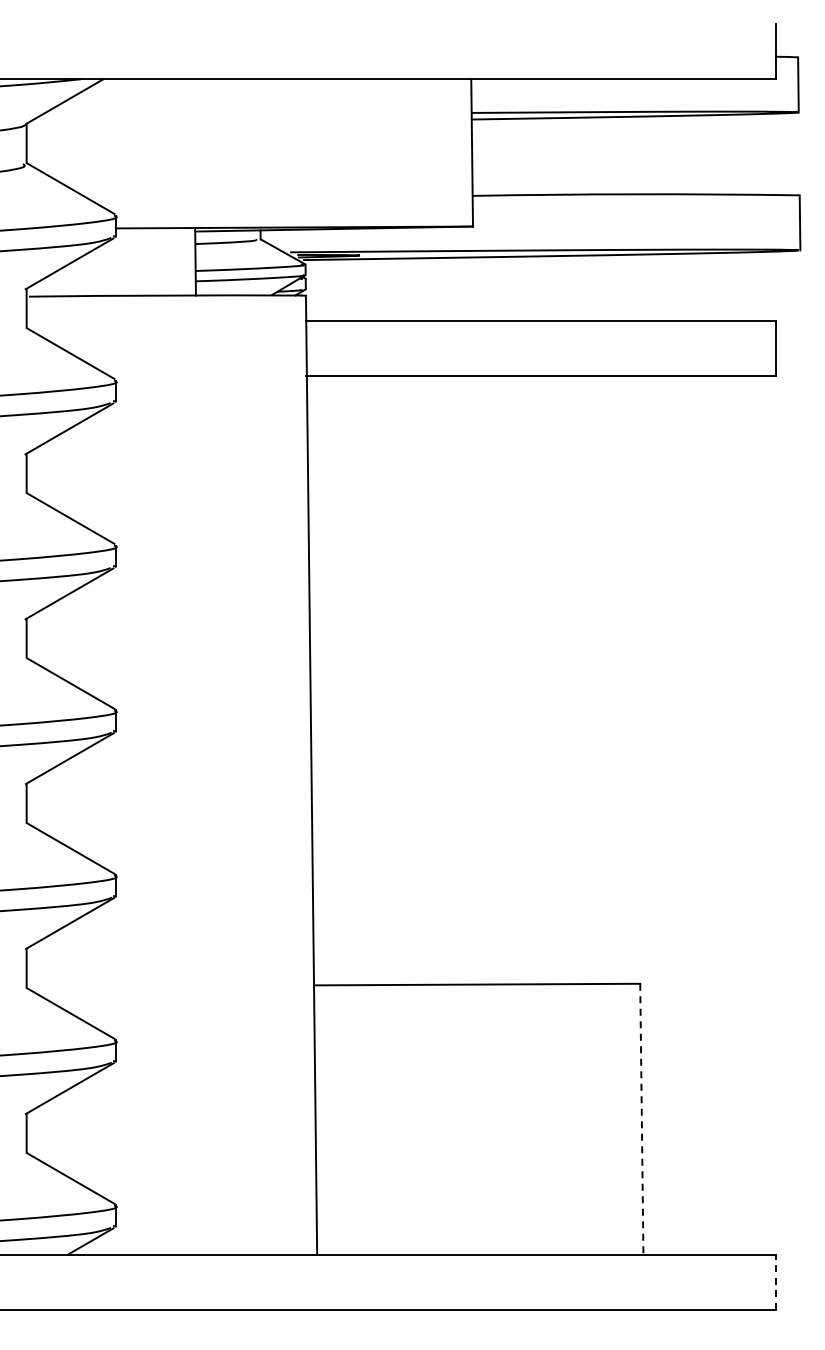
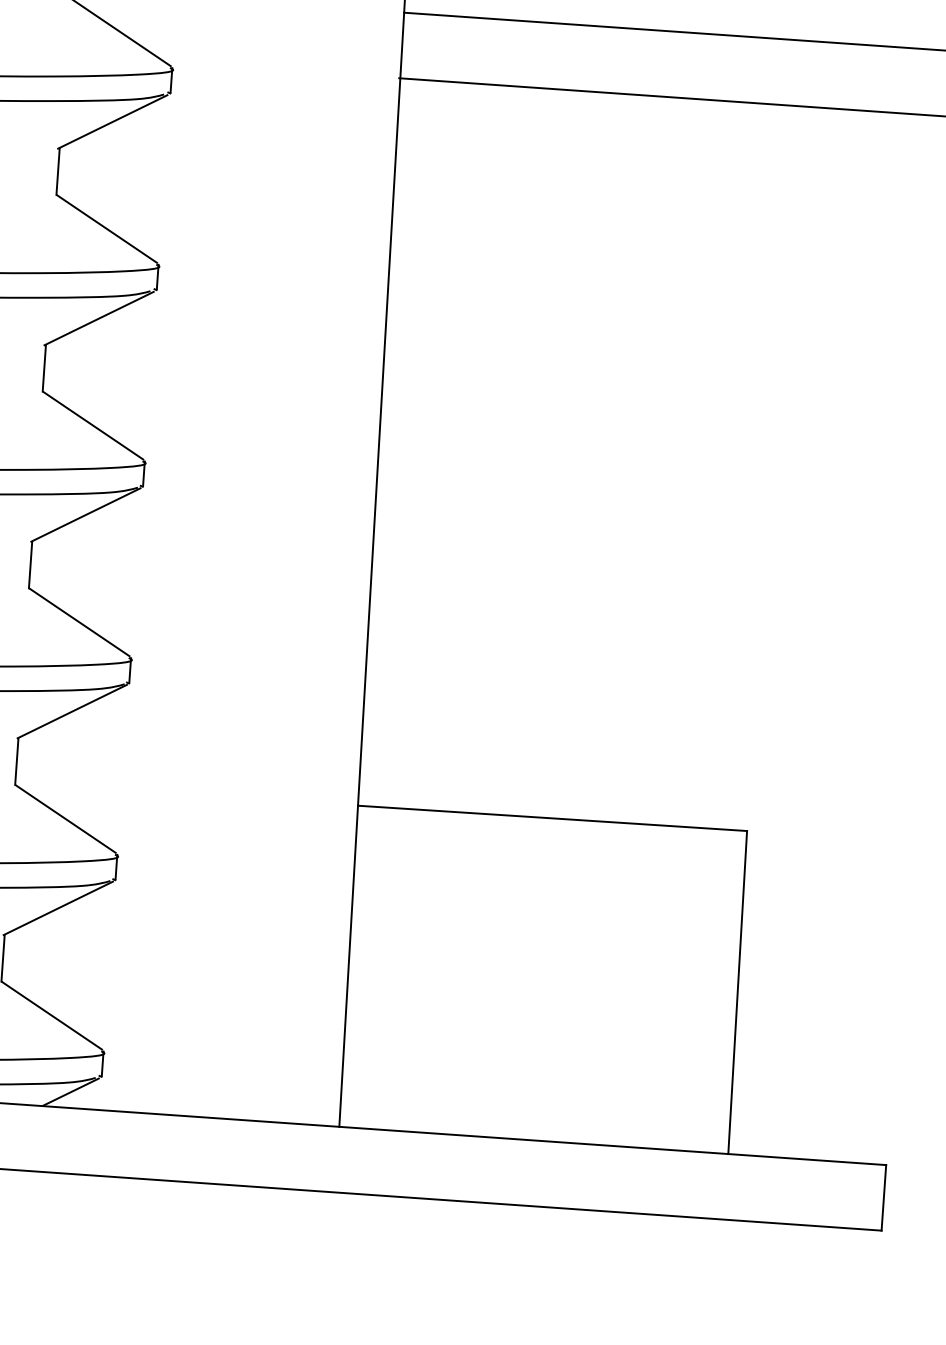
line: (641, 1119) -> (737, 992), dashed -> solid
line: (775, 1281) -> (883, 1197), dashed -> solid

